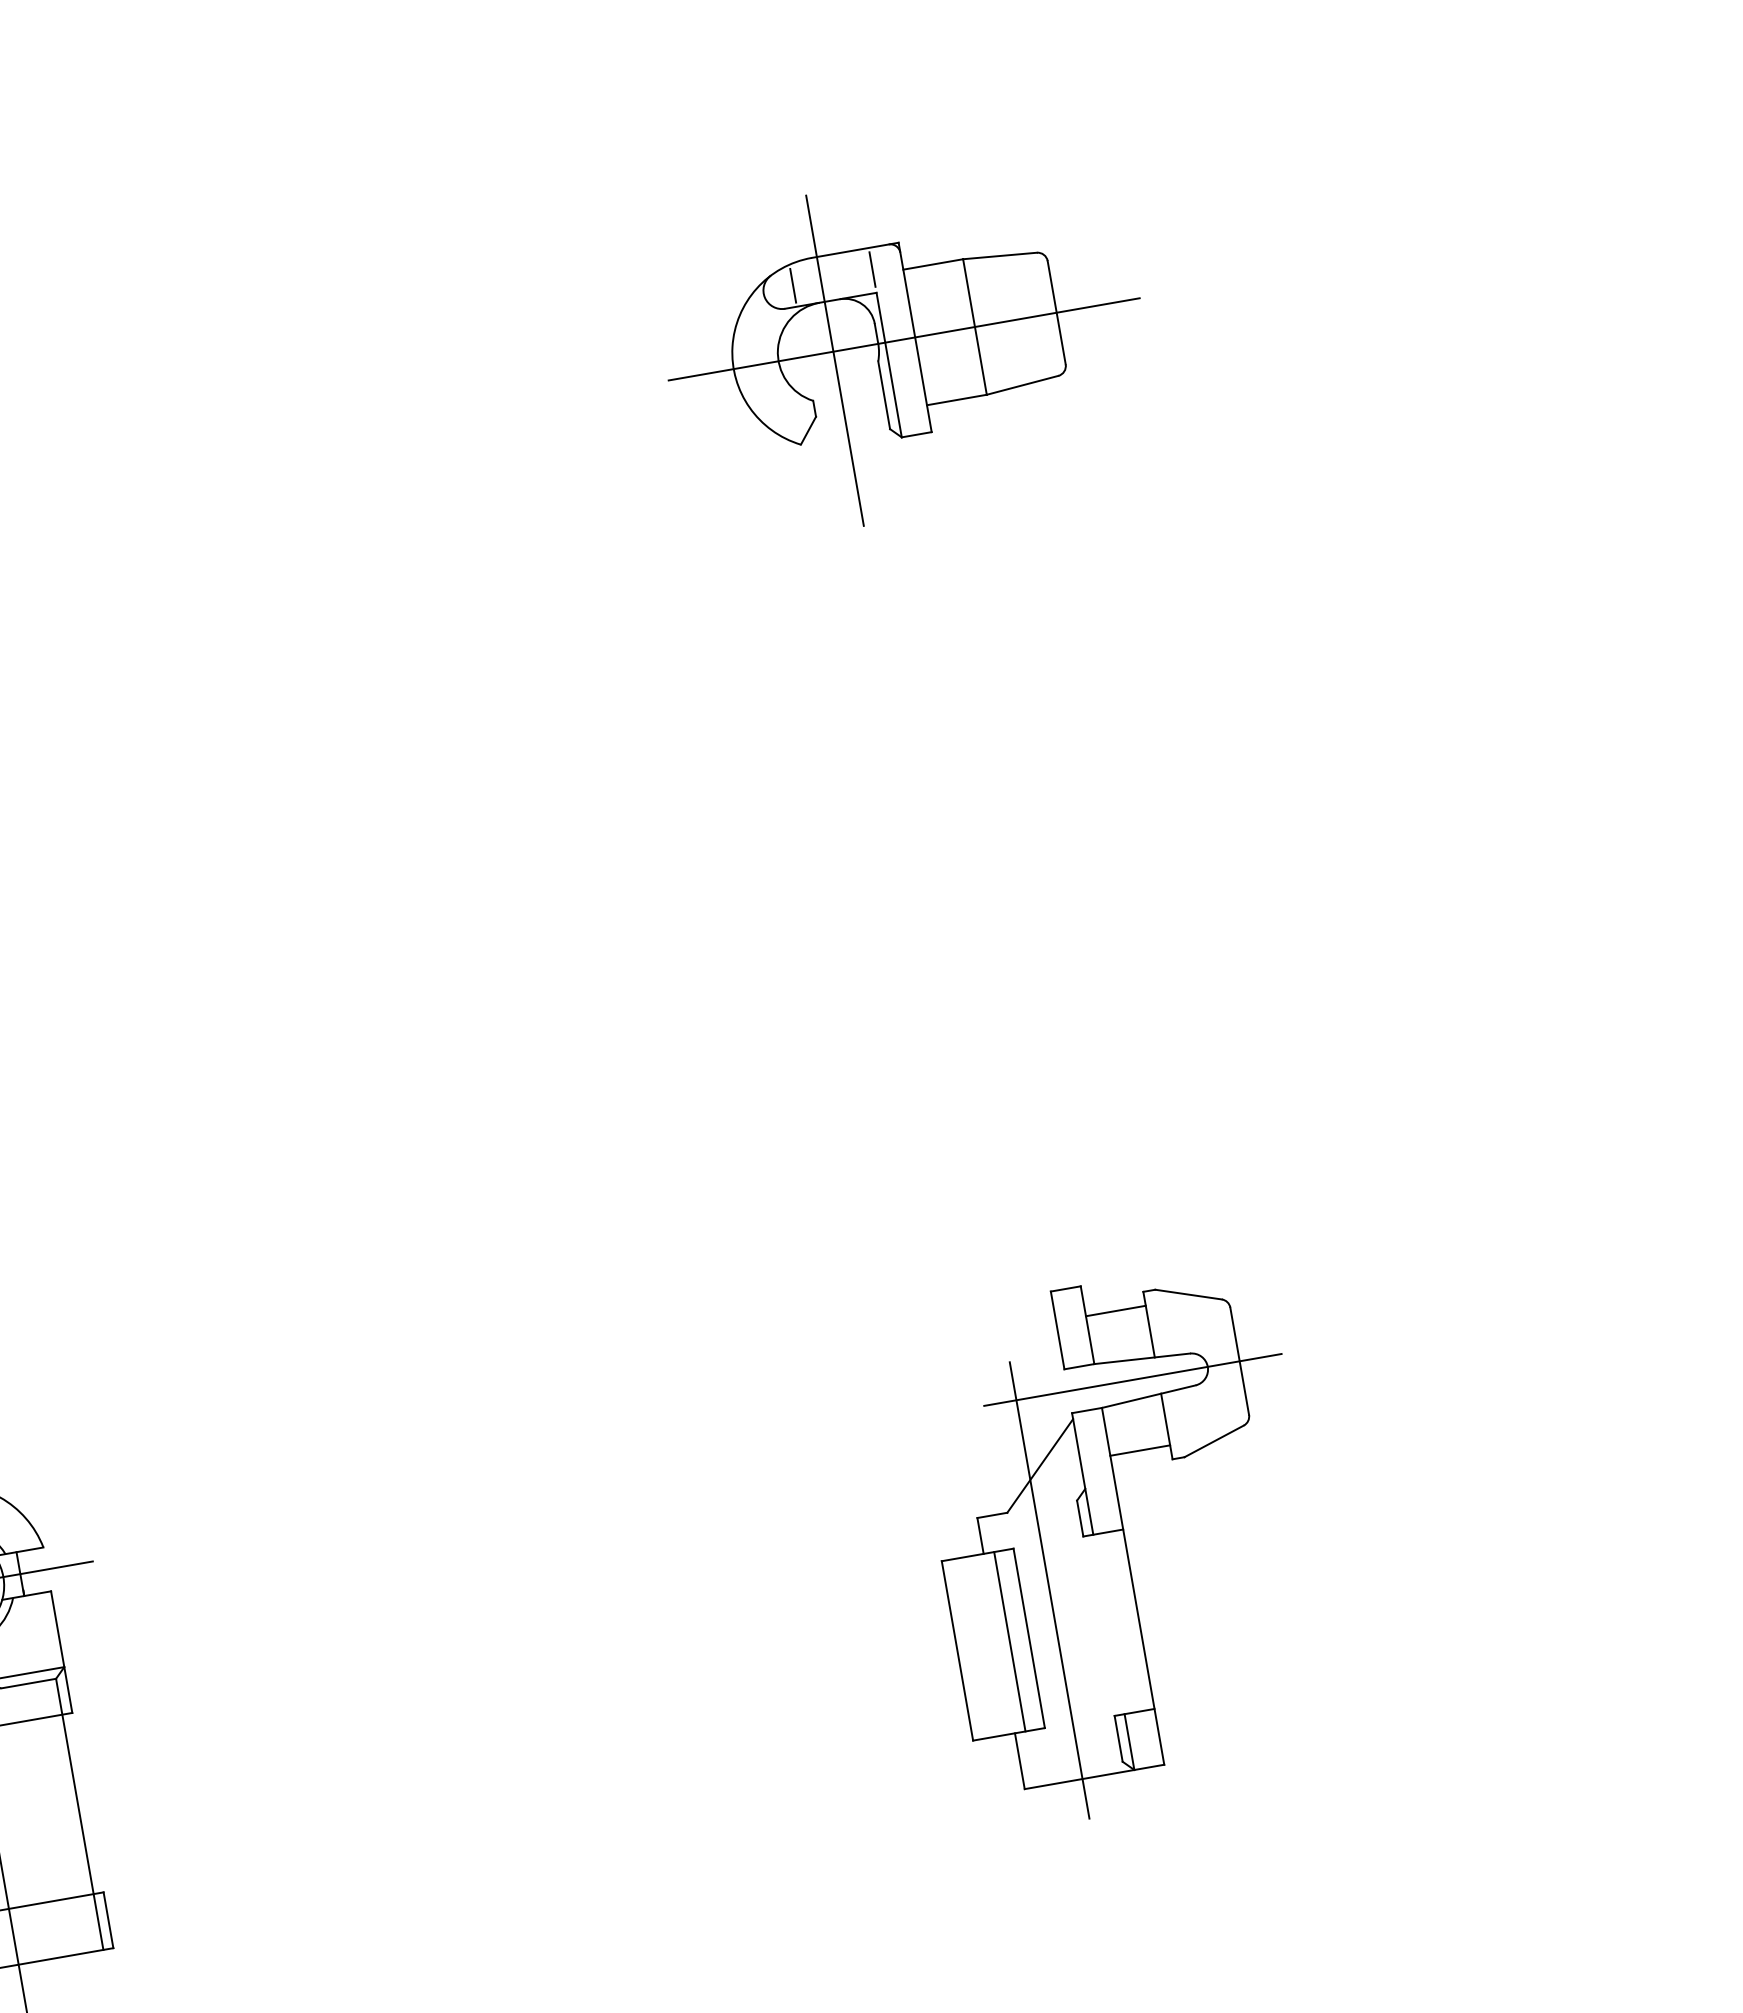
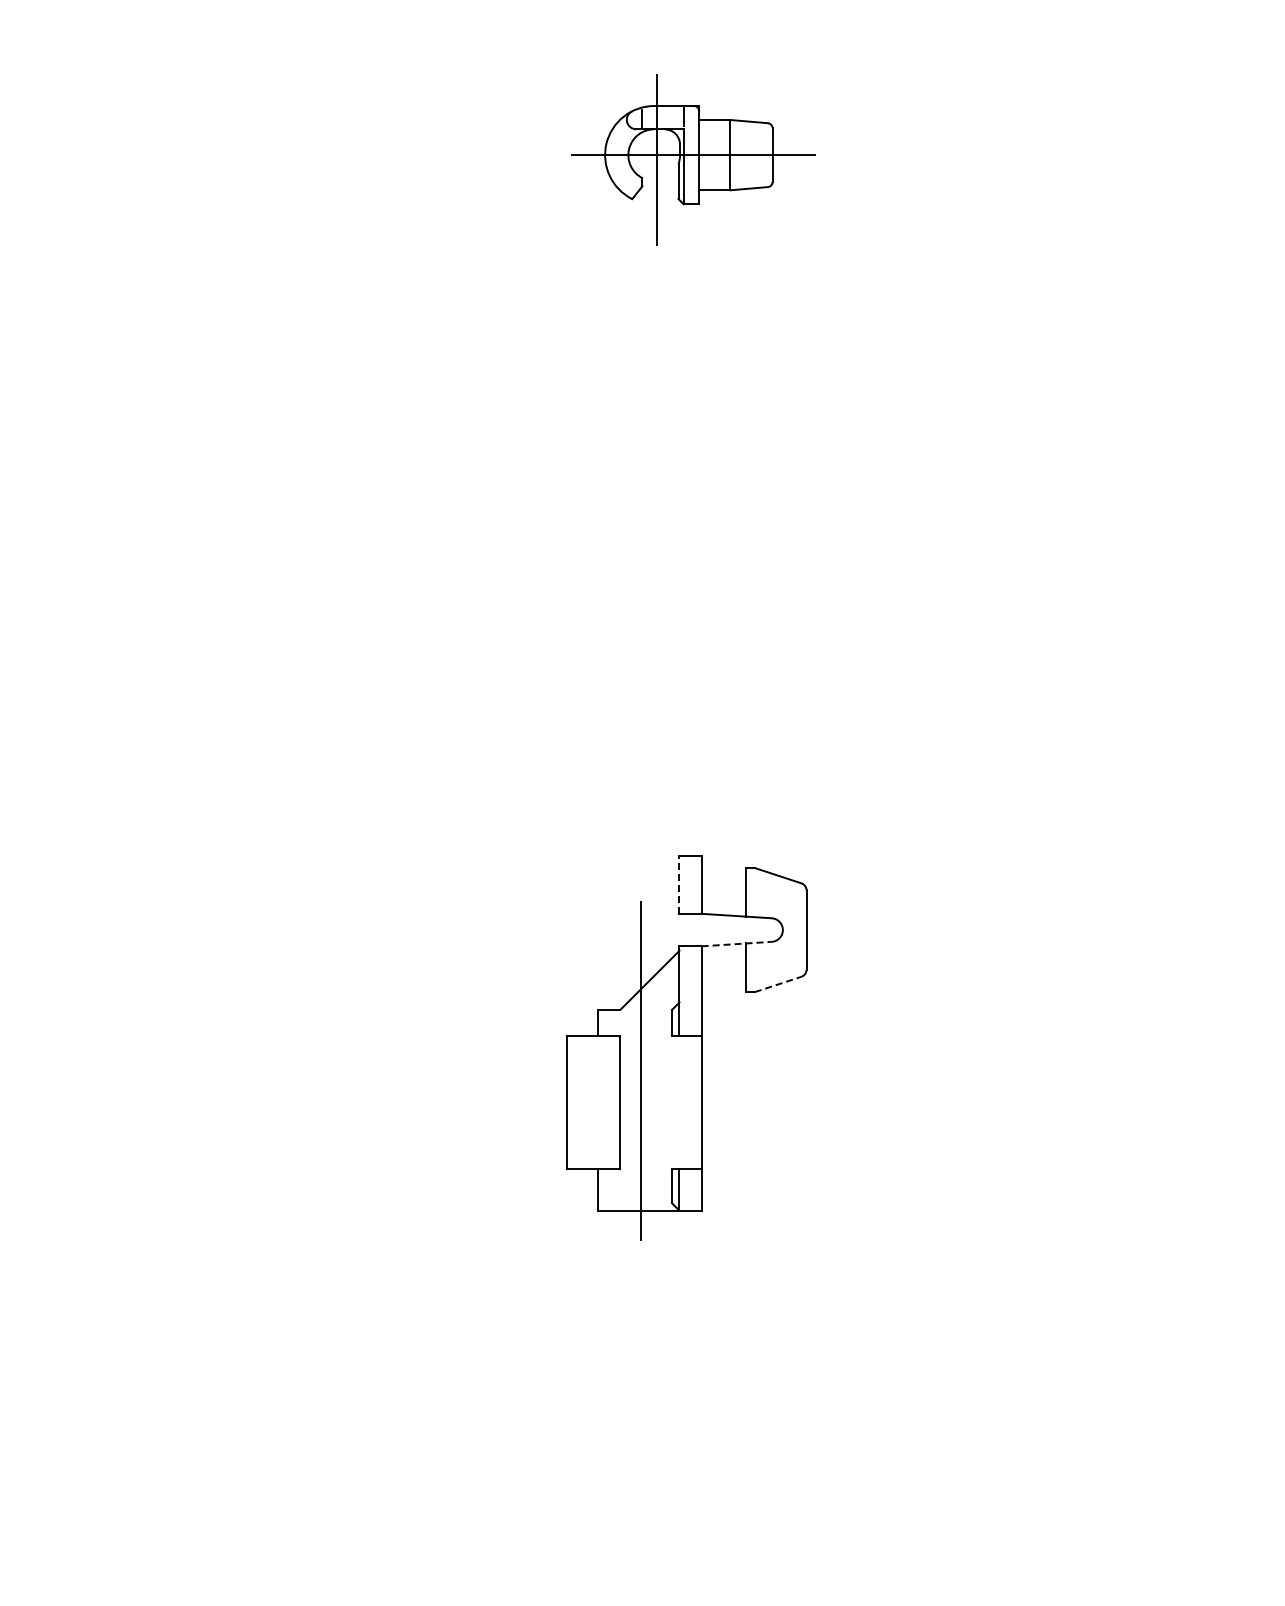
part: (905, 348) -> (693, 159), size x0.7
line: (1115, 1311) -> (723, 878), removed
line: (1057, 1331) -> (679, 885), solid -> dashed
line: (1133, 1380) -> (727, 930), removed
line: (1149, 1397) -> (737, 944), solid -> dashed
line: (1214, 1441) -> (778, 984), solid -> dashed
line: (1139, 1450) -> (723, 981), removed
line: (1010, 1641) -> (606, 1102), removed

